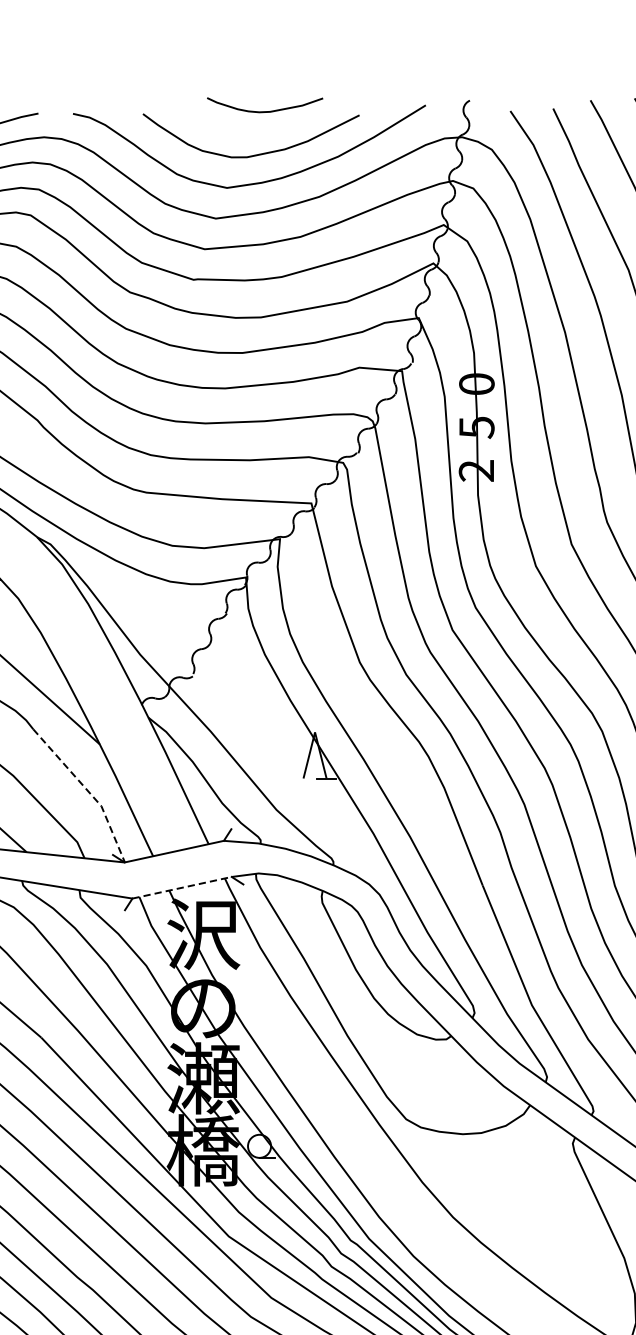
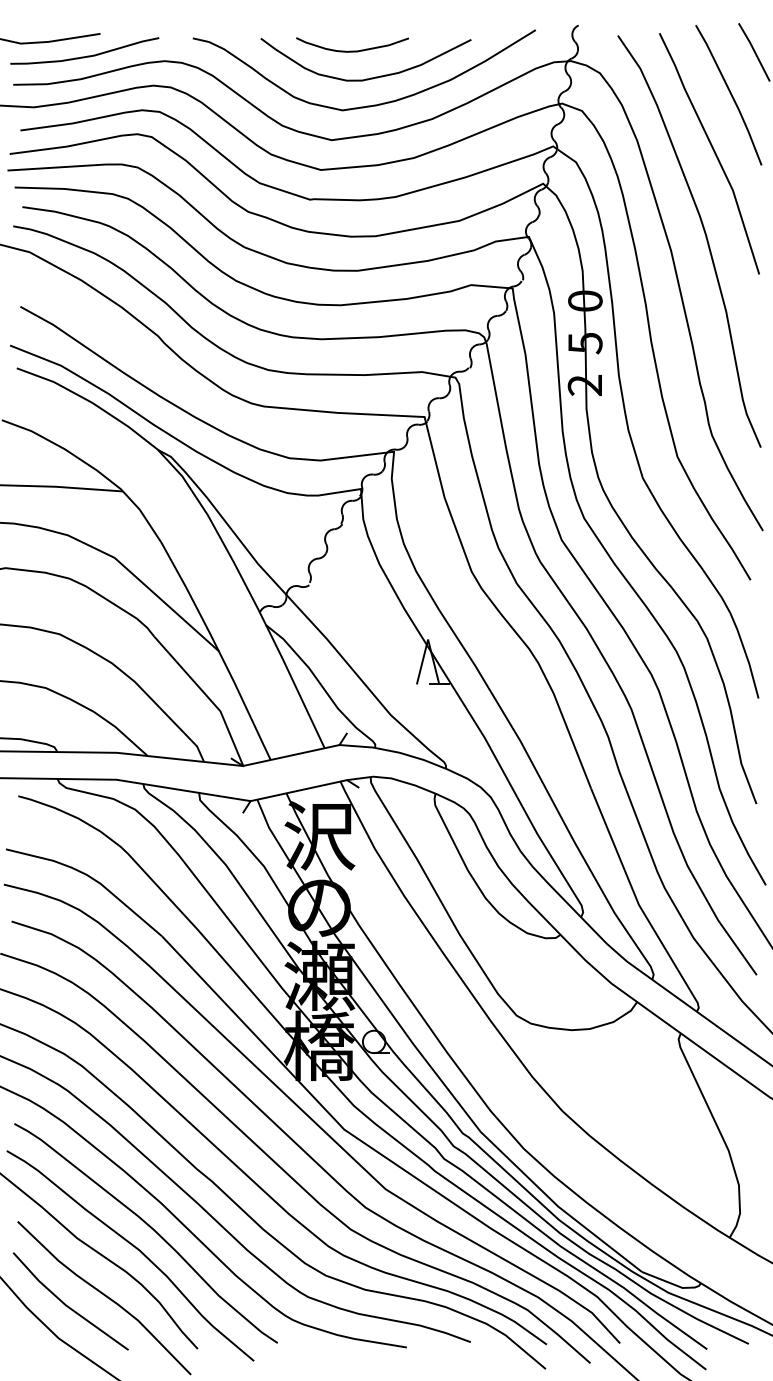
curve: (265, 110) -> (352, 50), moved
line: (88, 791) -> (207, 697), dashed -> solid
line: (182, 887) -> (299, 790), dashed -> solid

